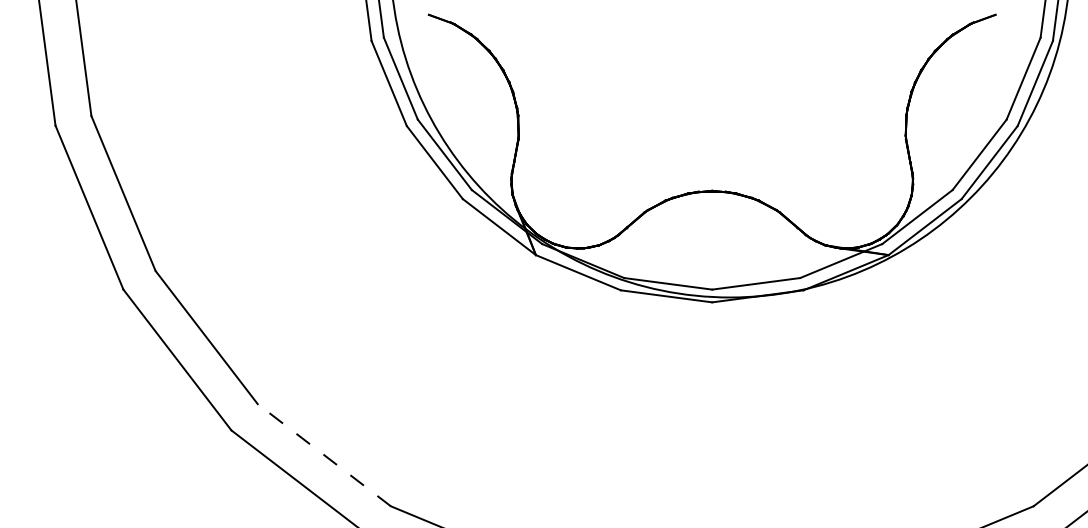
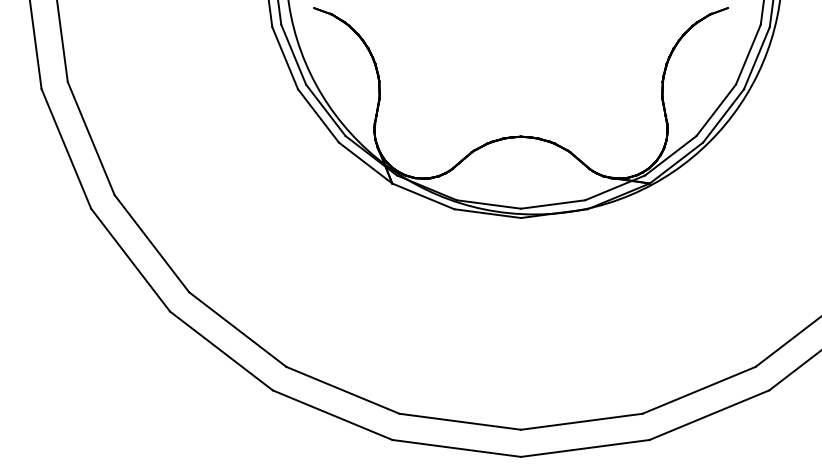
line: (323, 455) -> (237, 329), dashed -> solid

